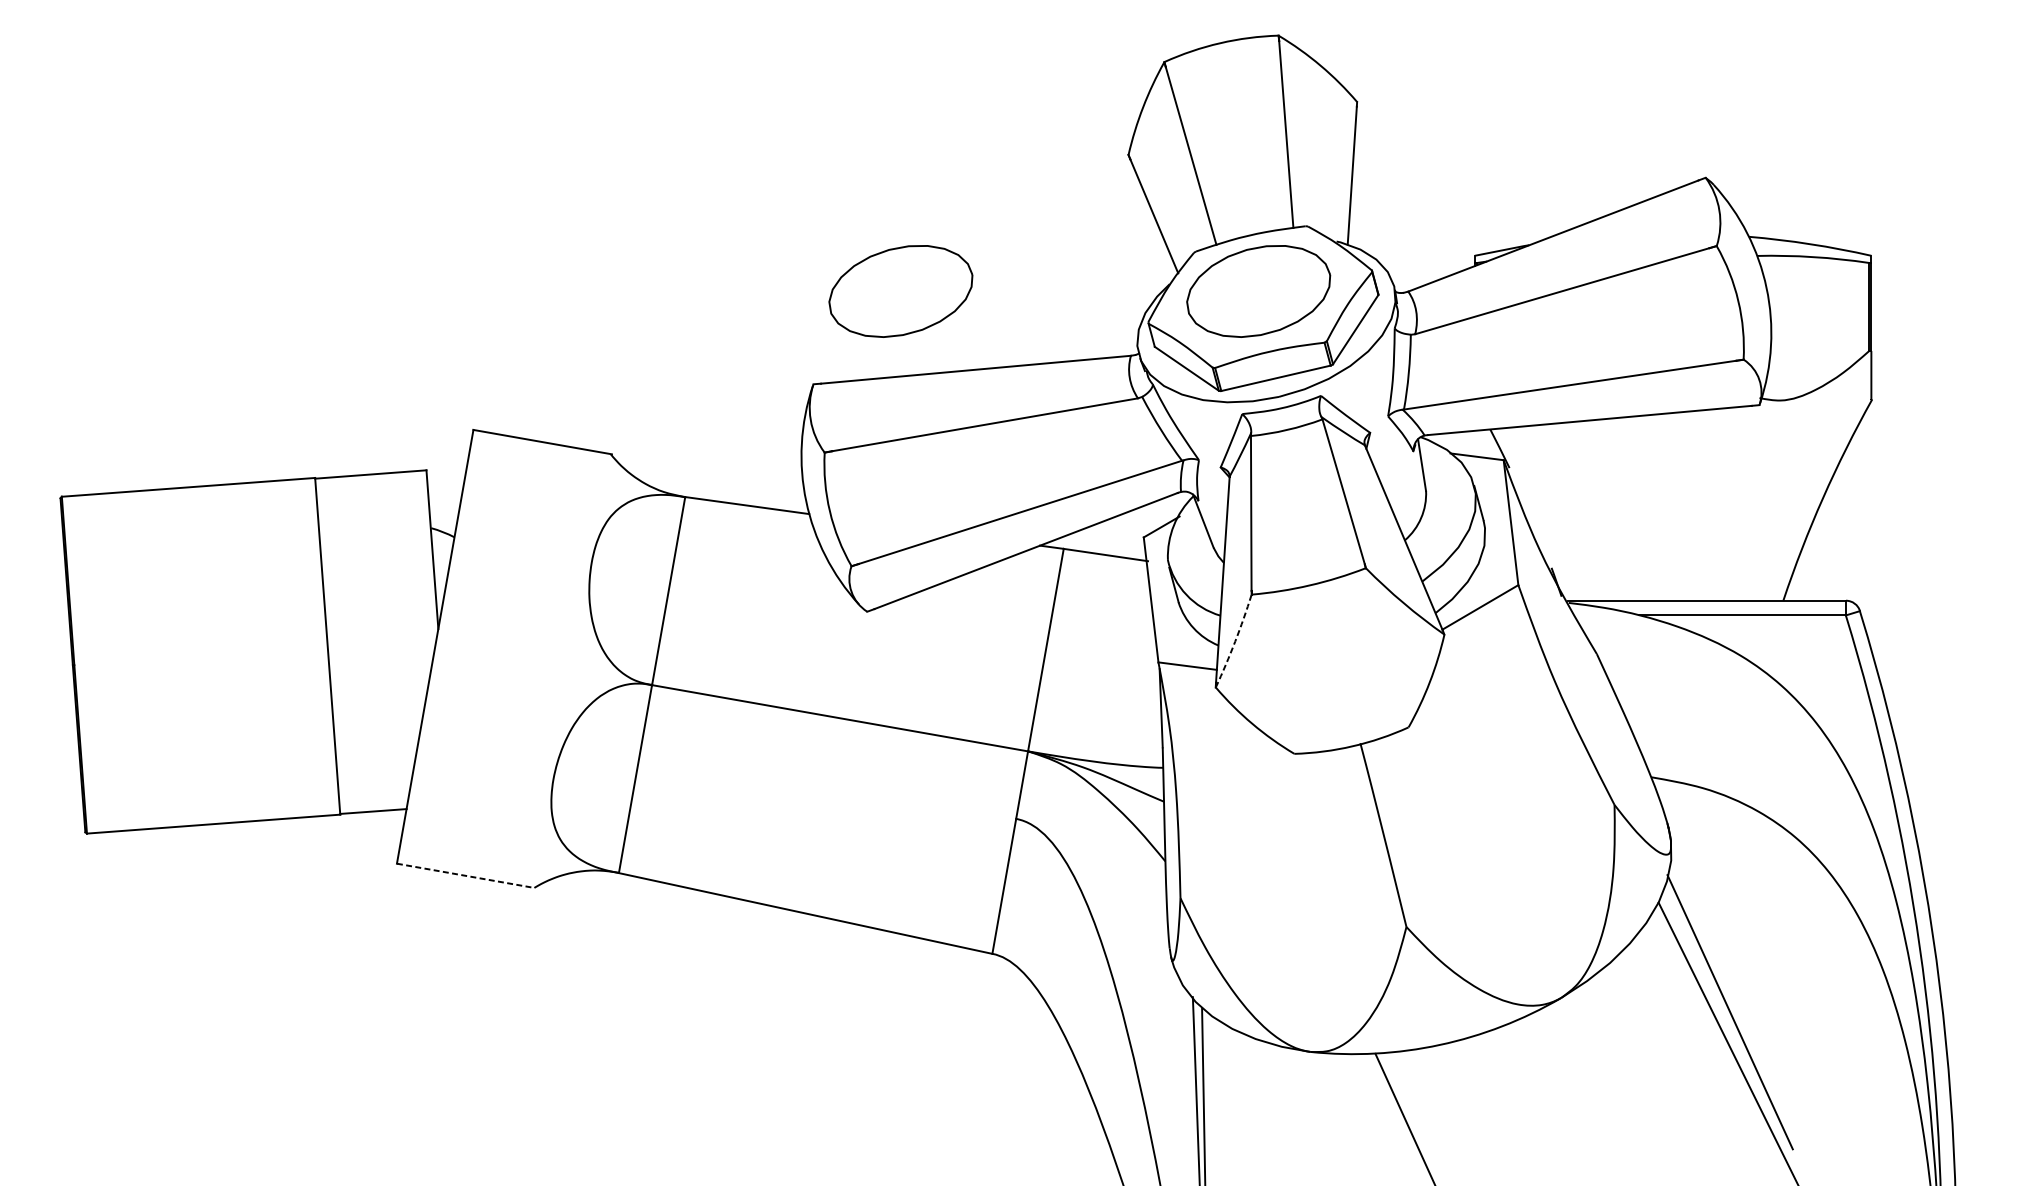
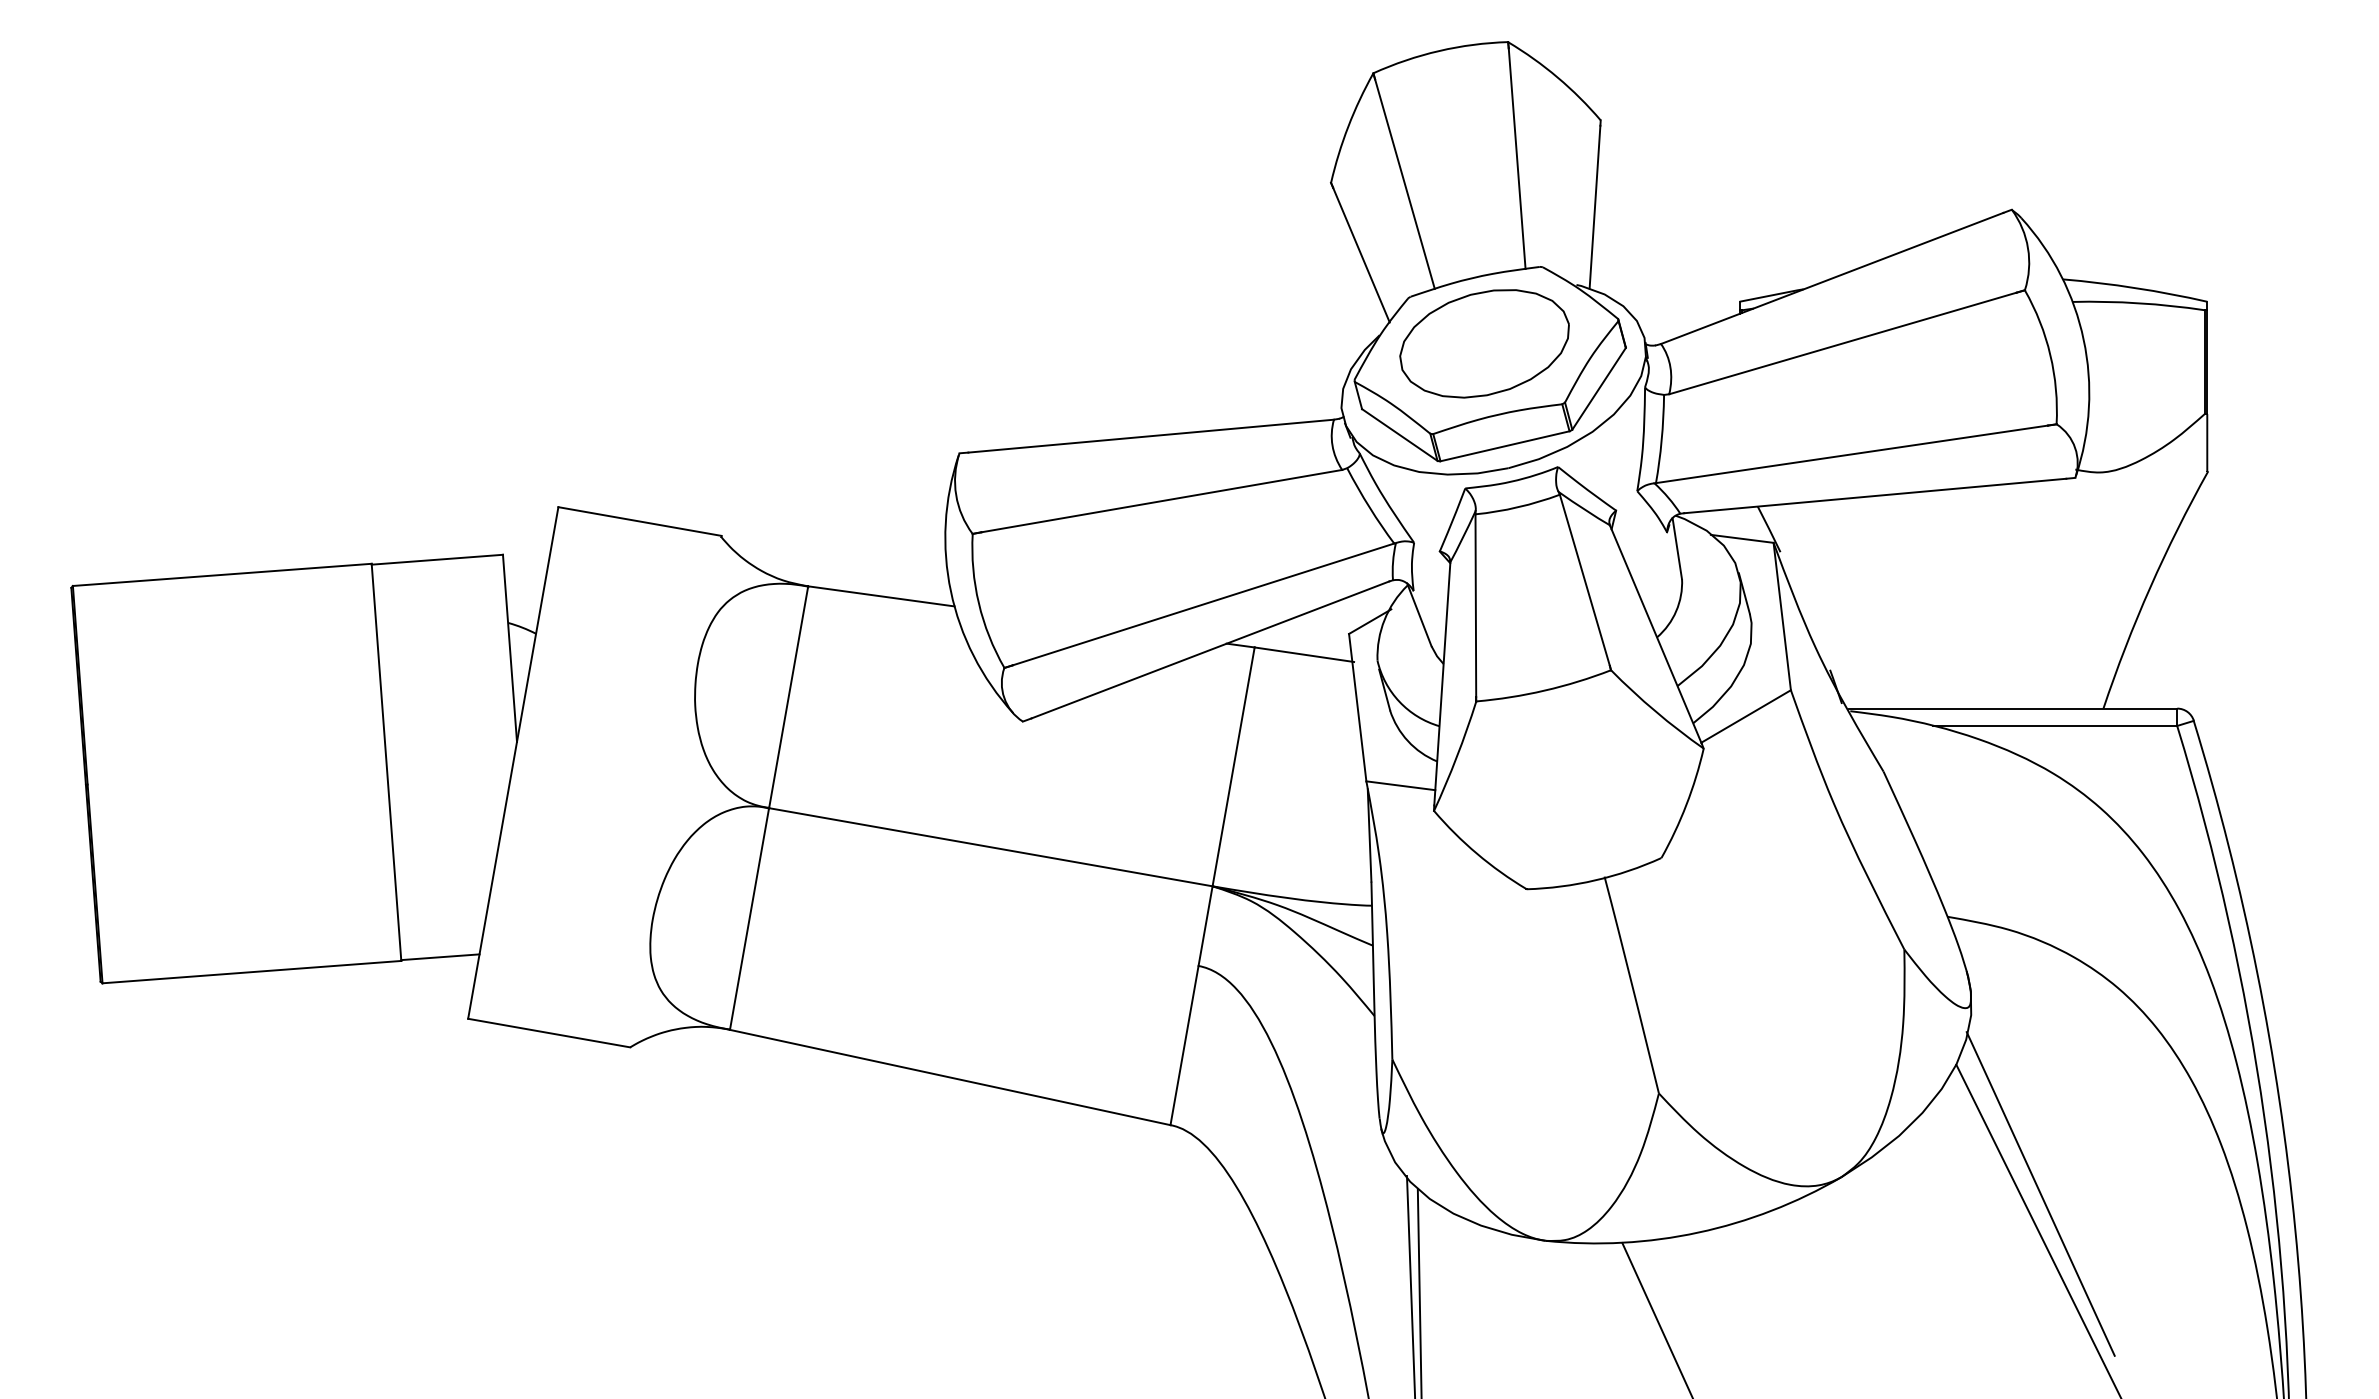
part: (900, 291) -> (1062, 343), removed
arc: (1234, 641) -> (1456, 756), dashed -> solid
line: (465, 876) -> (549, 1033), dashed -> solid

